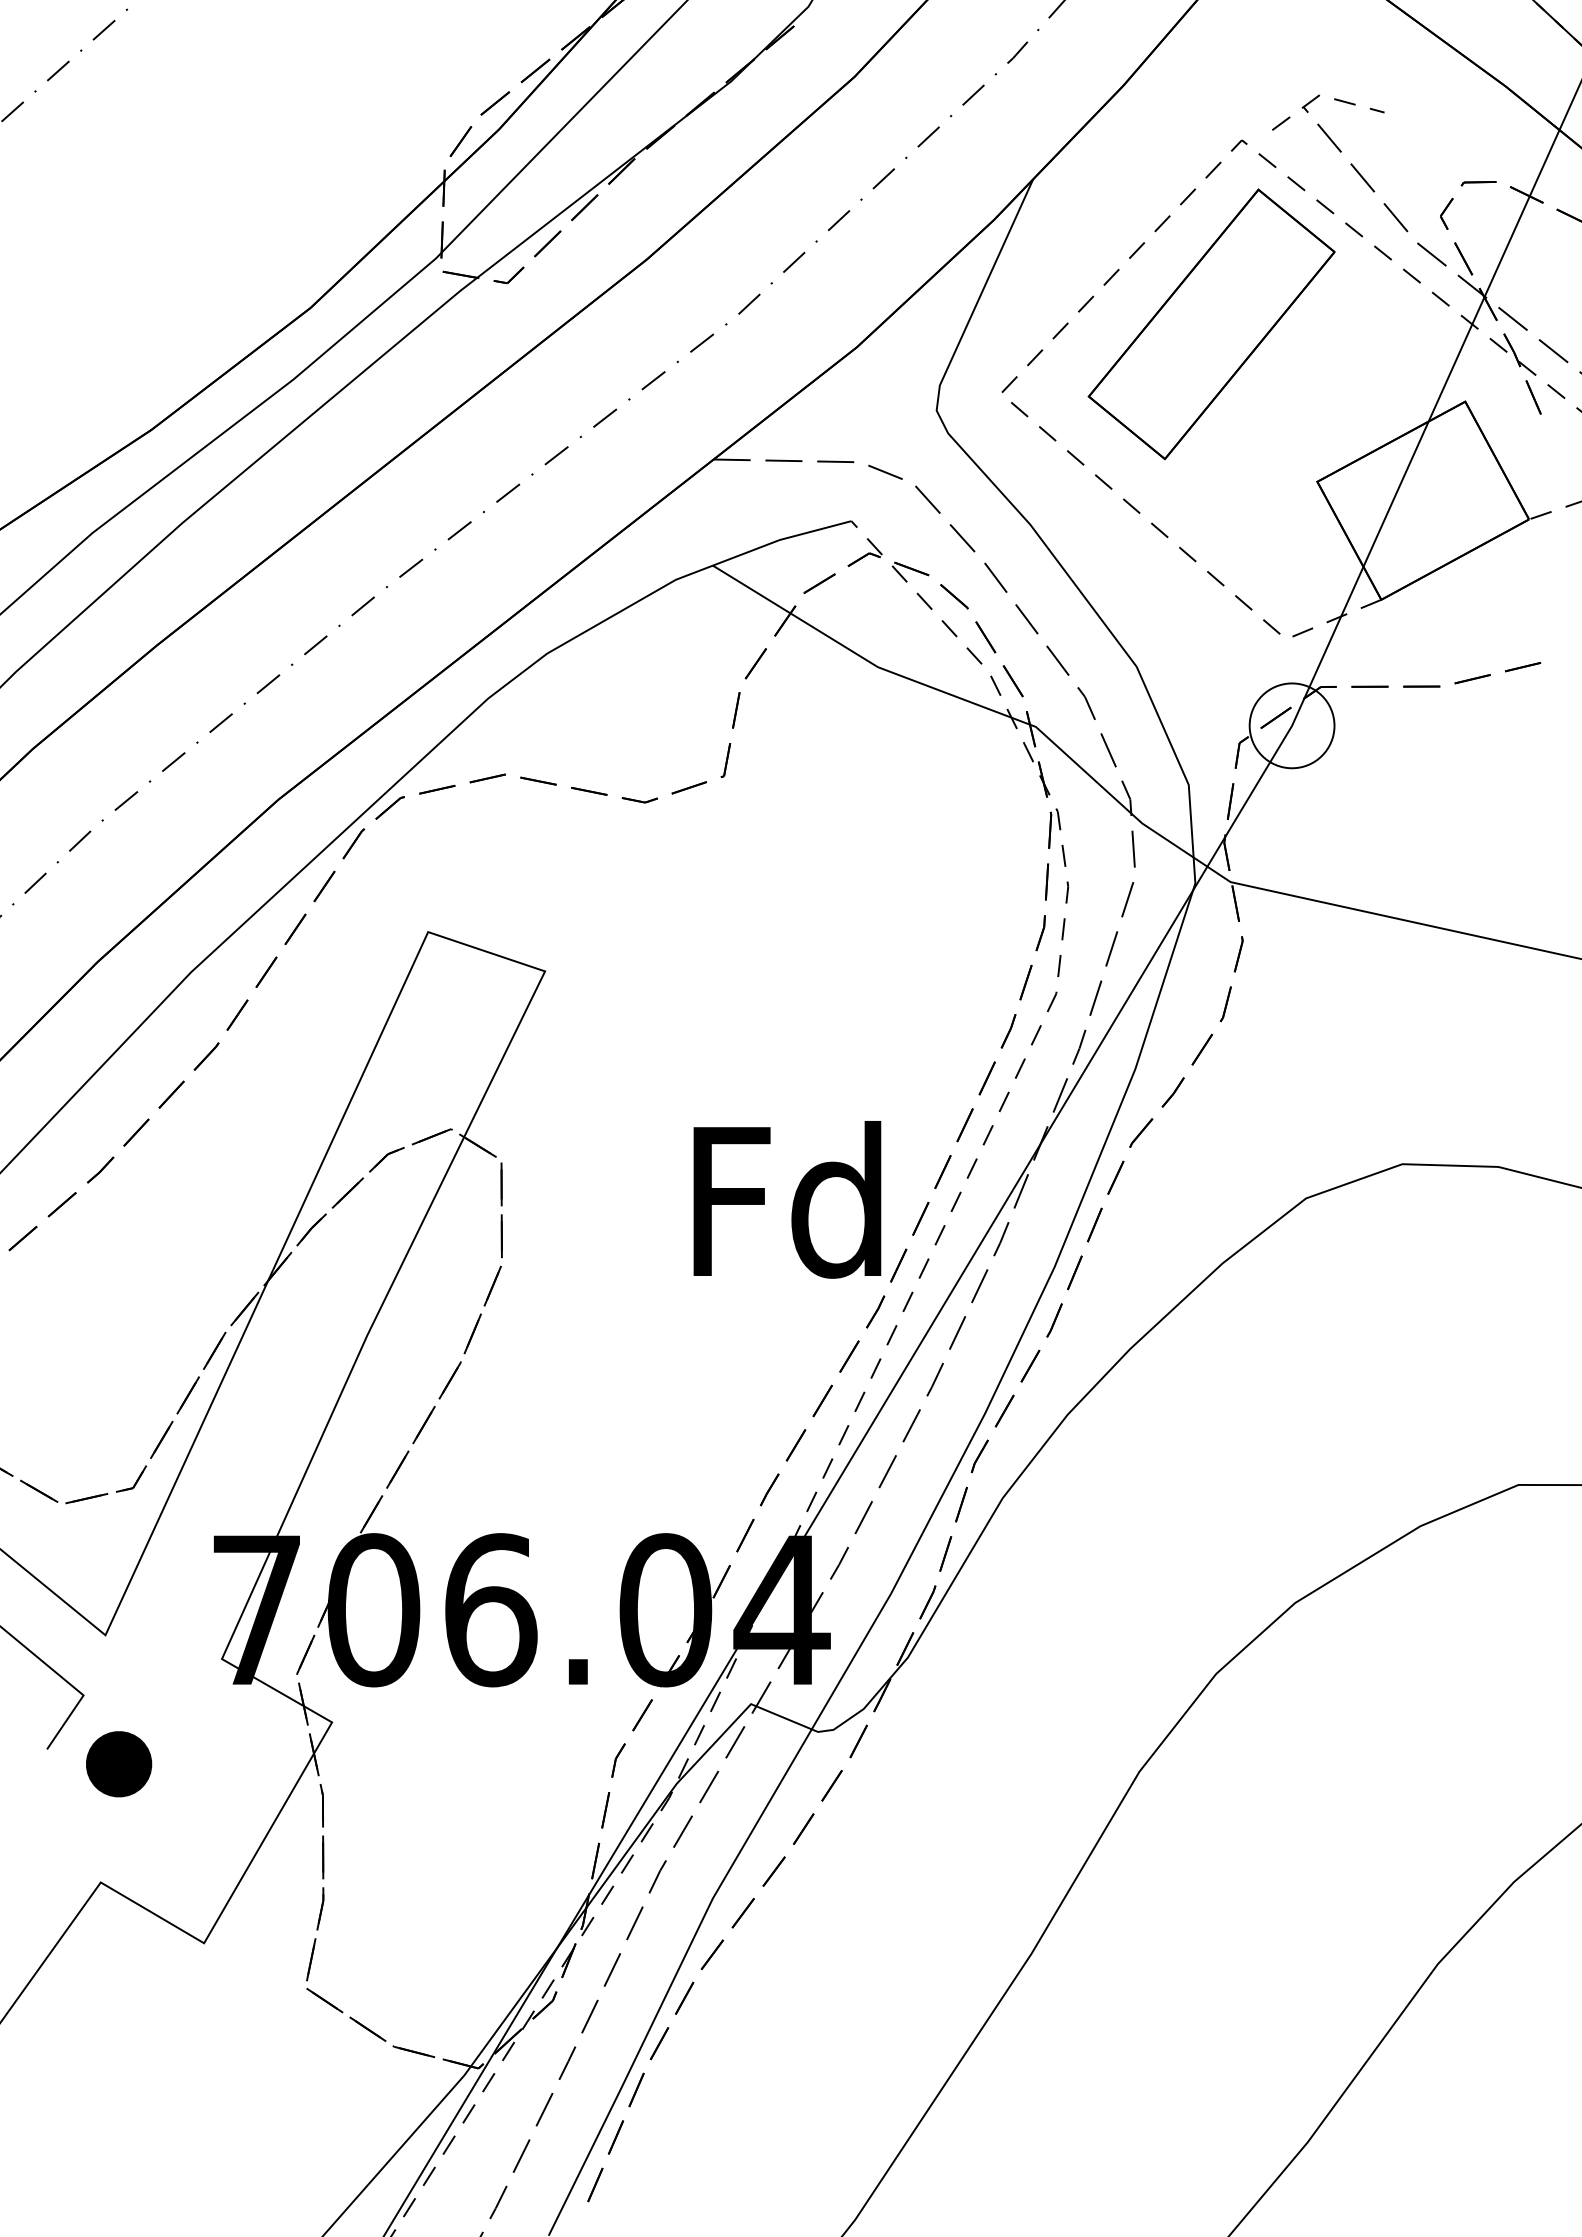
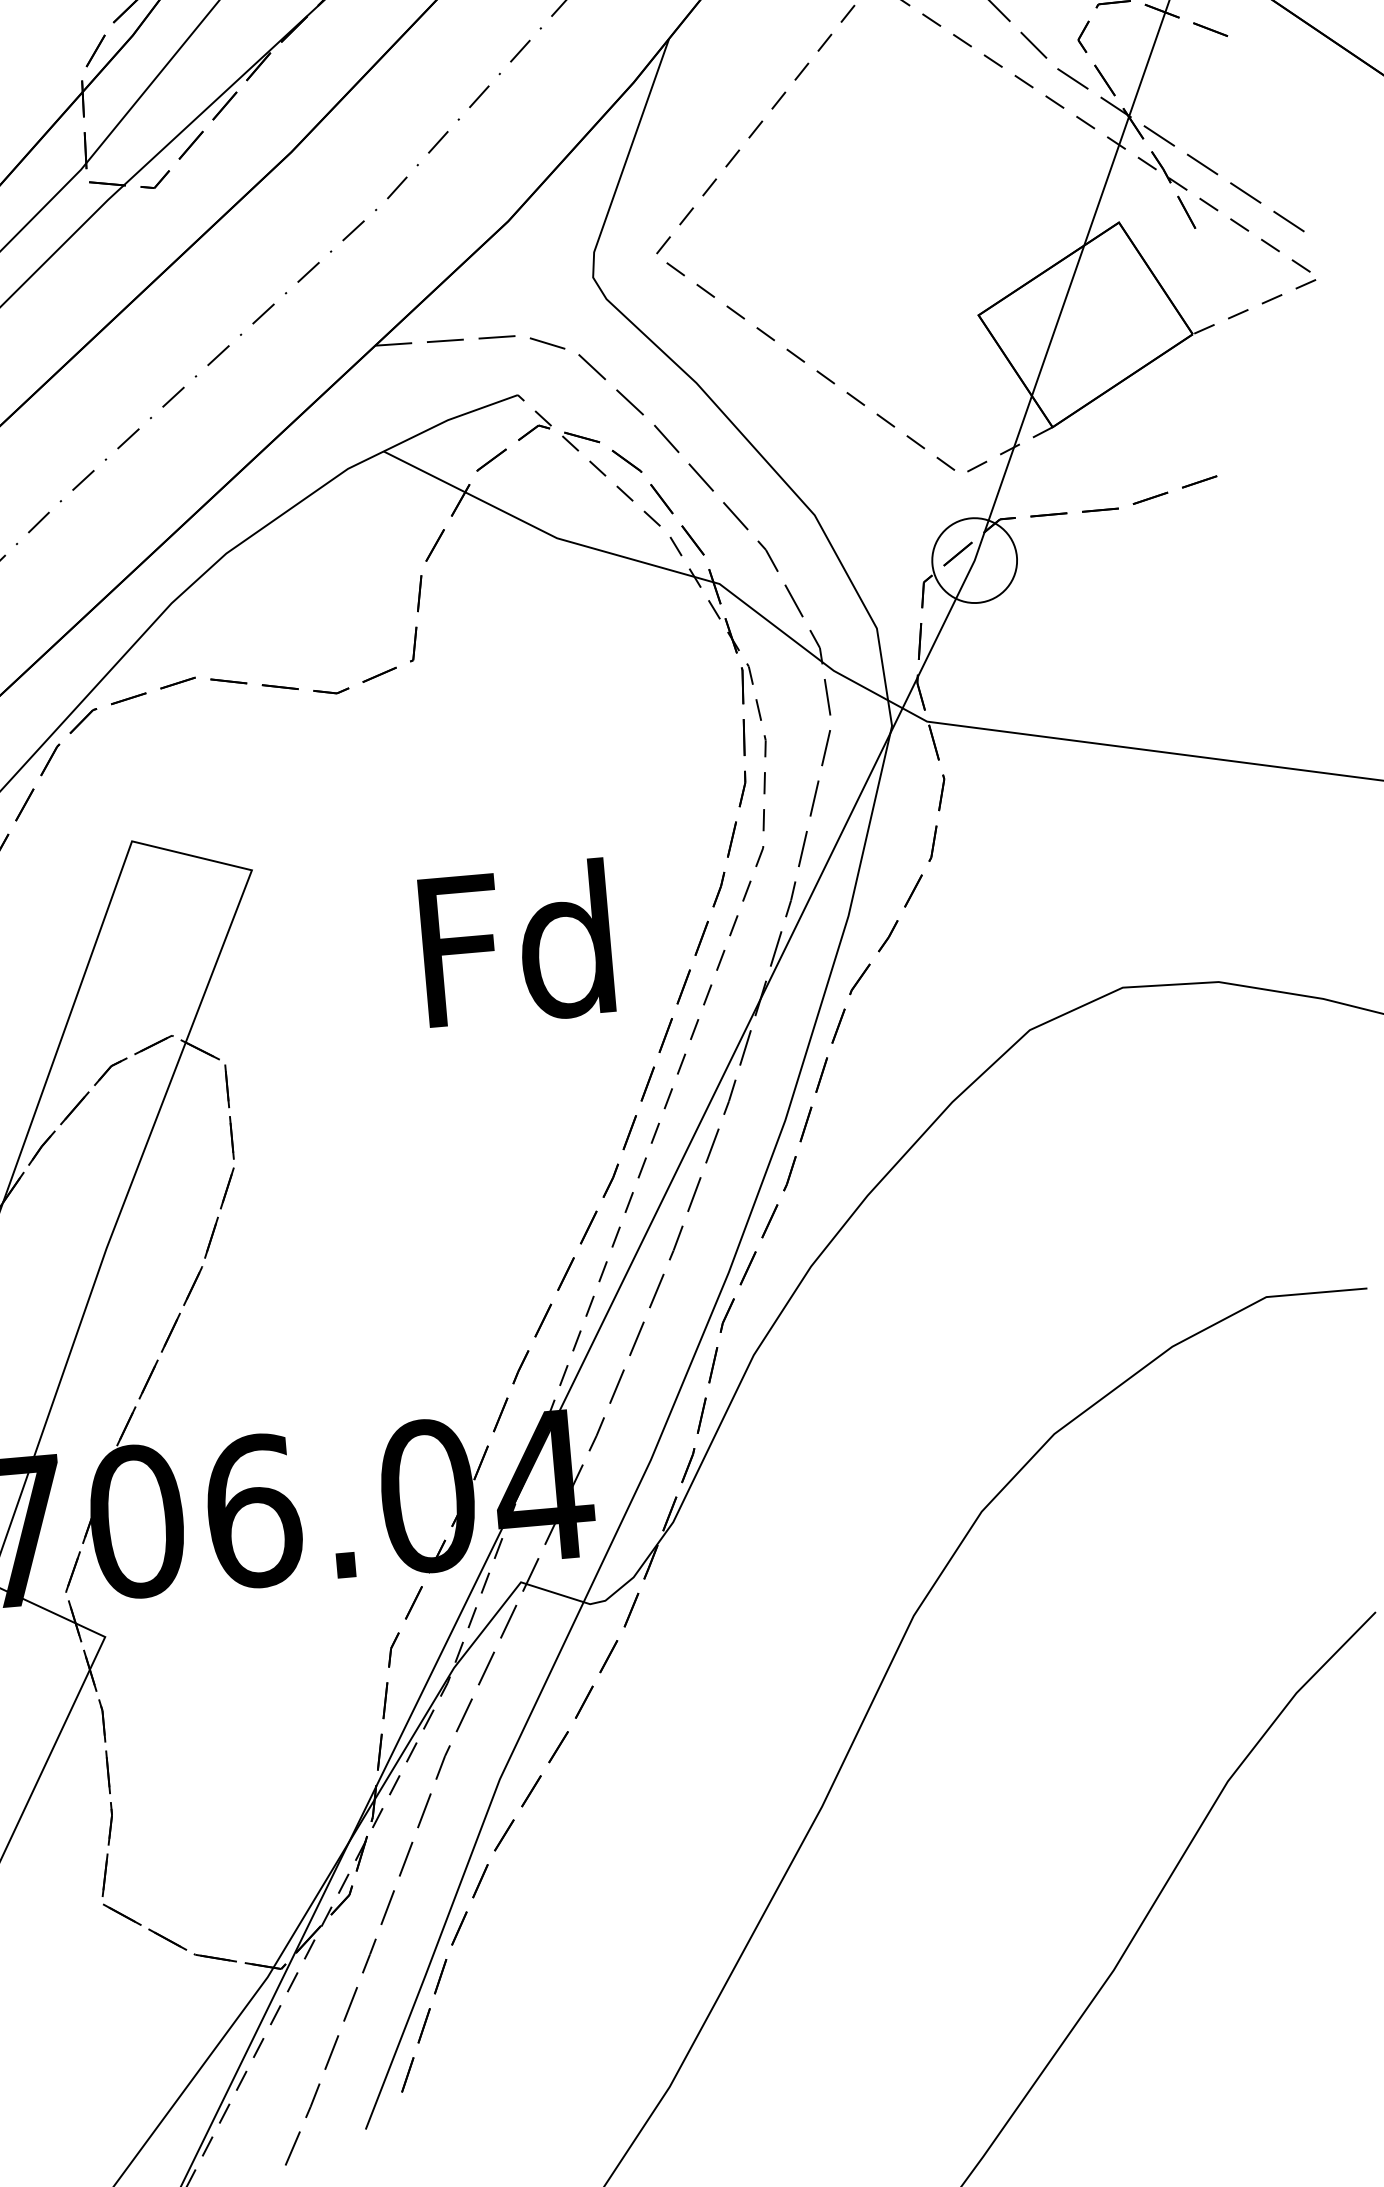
part: (1211, 324) -> (859, 167), removed
text: (787, 1199) -> (516, 943), moved

